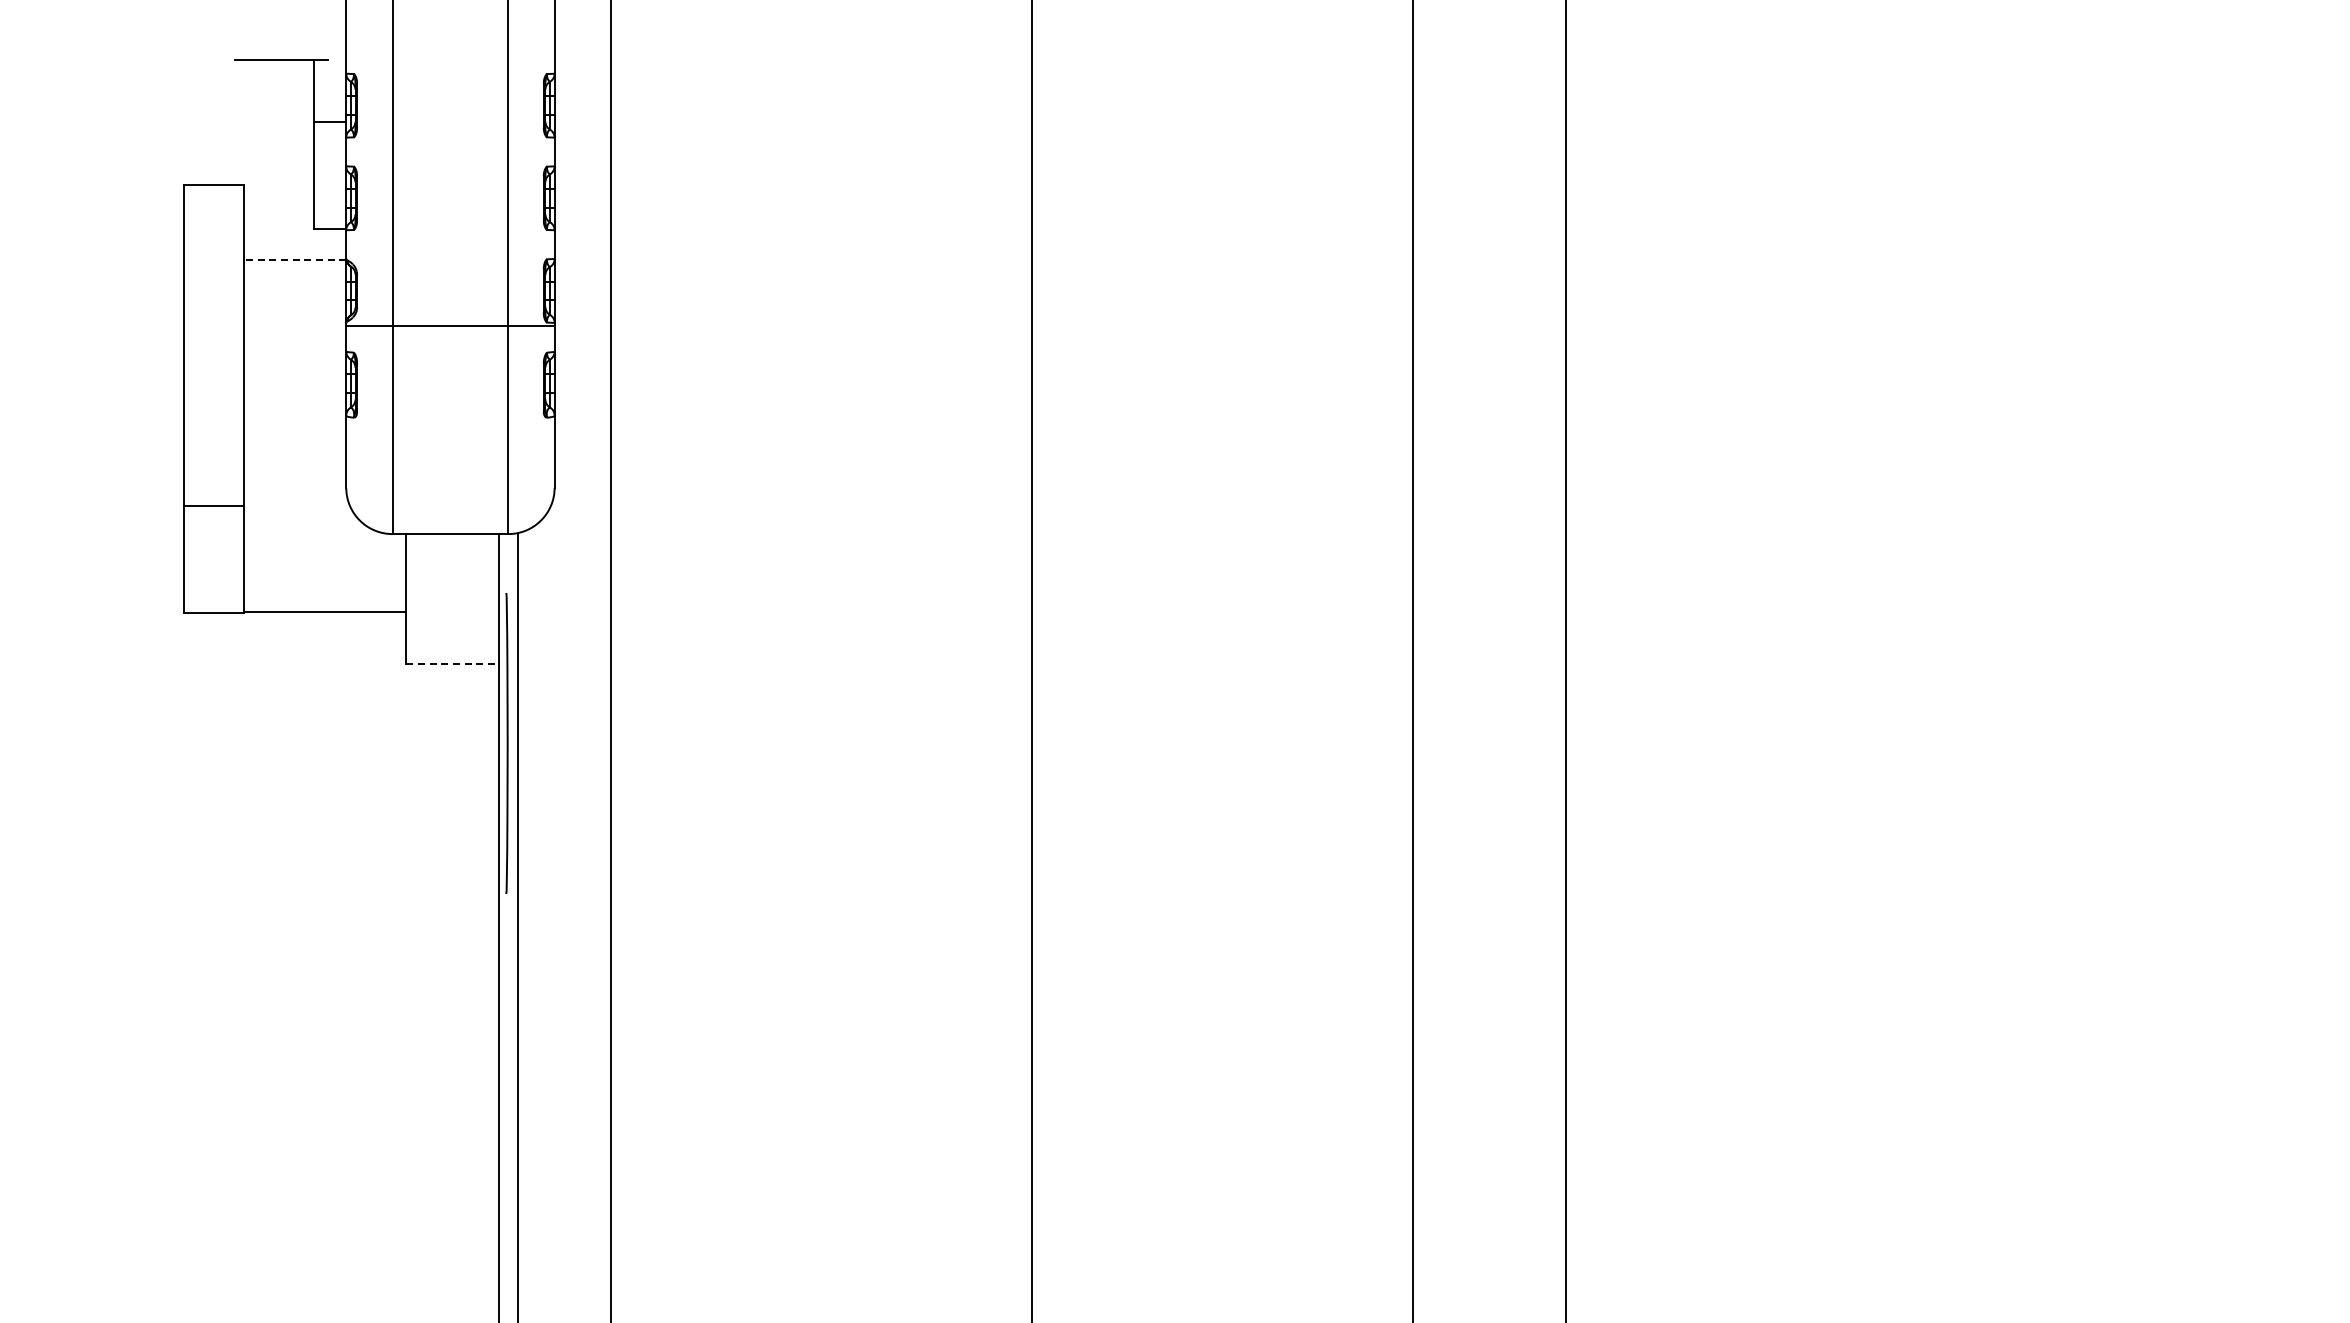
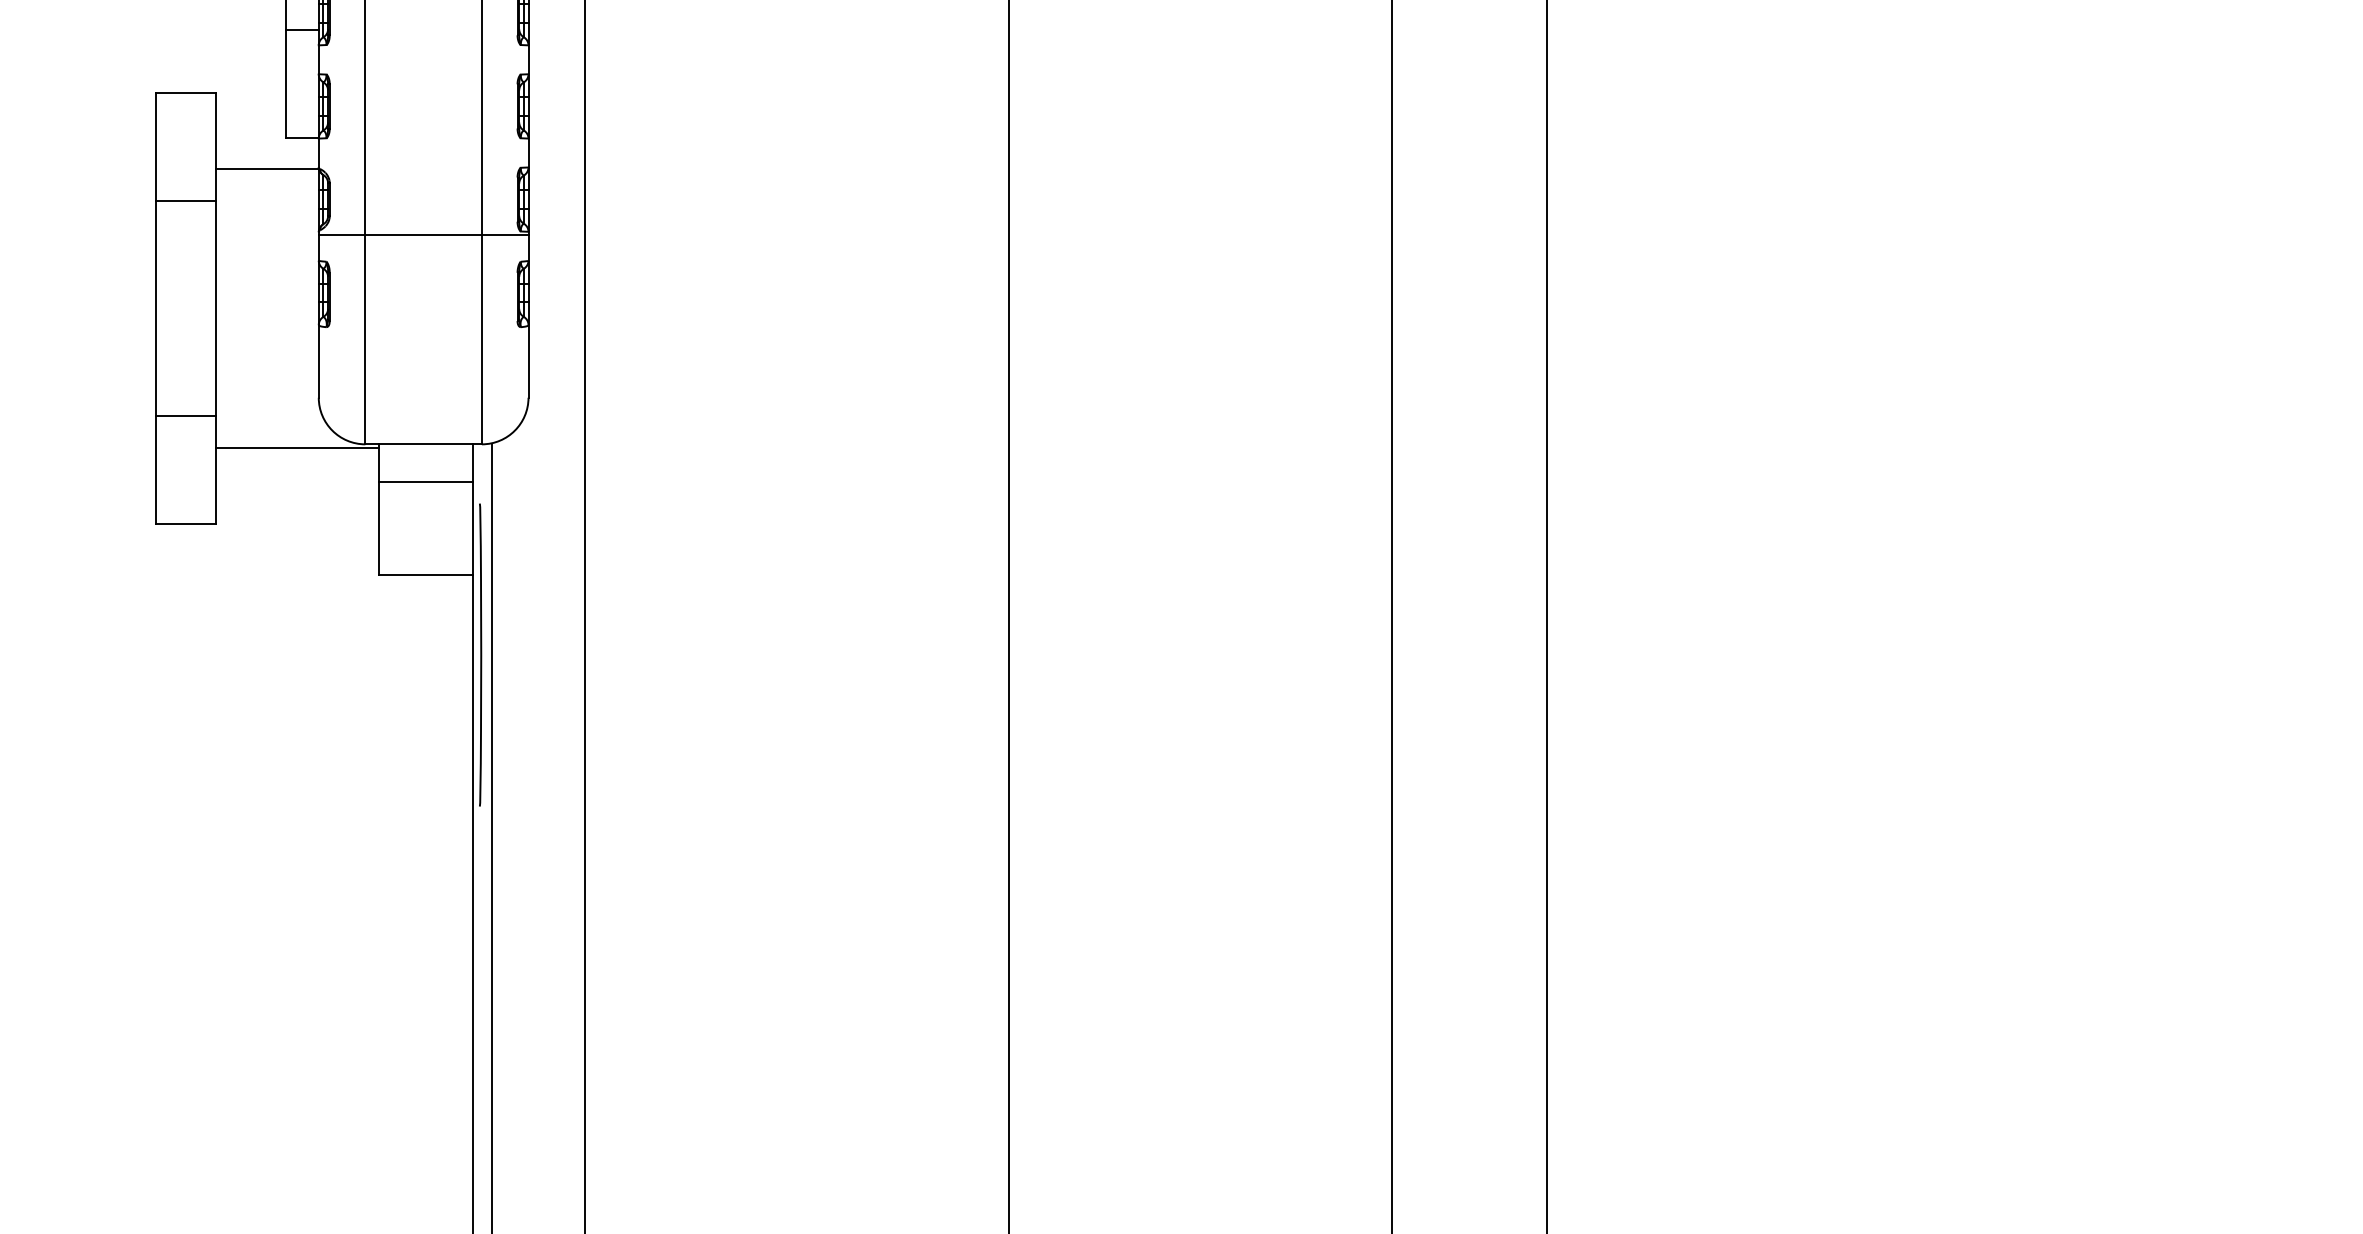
line: (295, 260) -> (267, 169), dashed -> solid
line: (214, 292) -> (186, 201), added
line: (452, 571) -> (425, 481), added
line: (325, 612) -> (297, 448), moved
line: (453, 663) -> (426, 574), dashed -> solid

